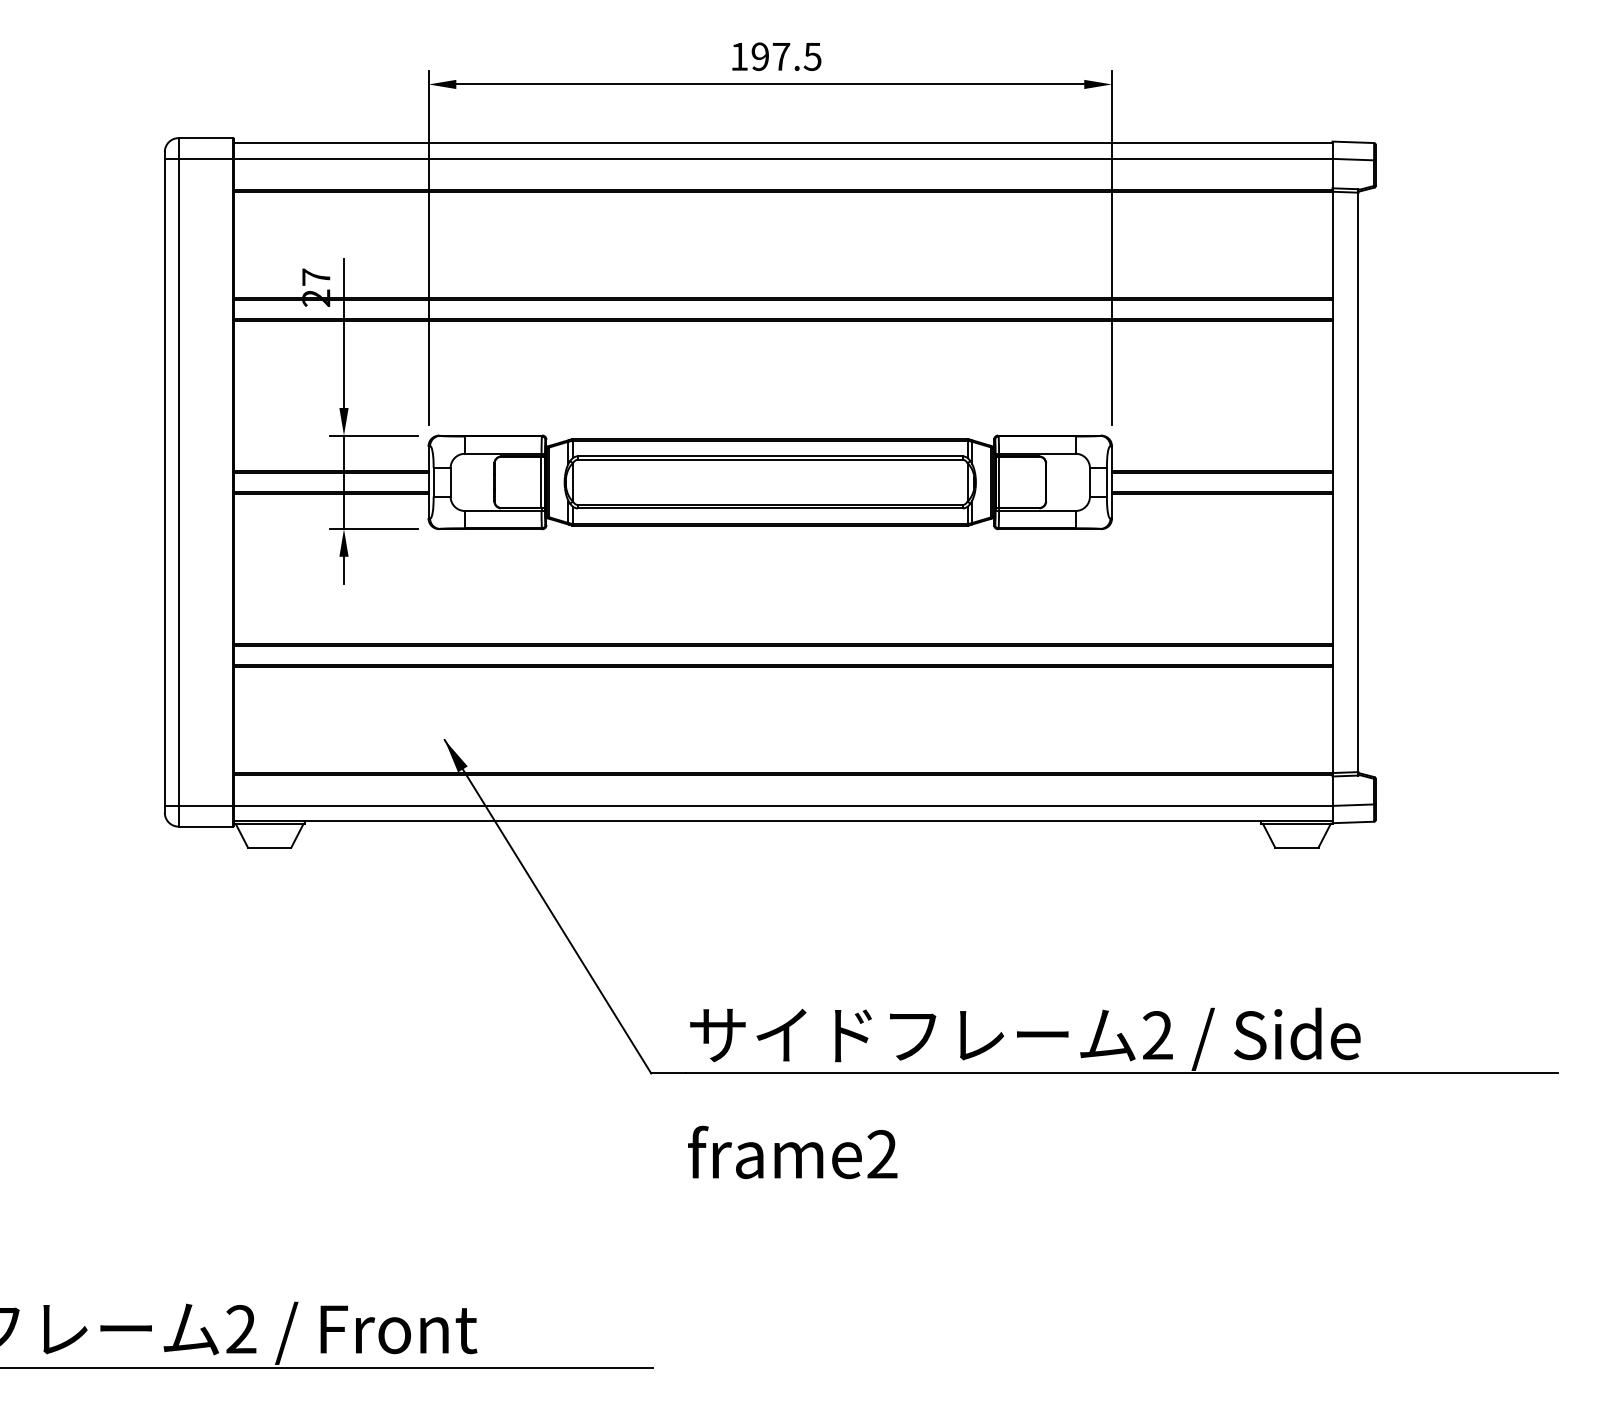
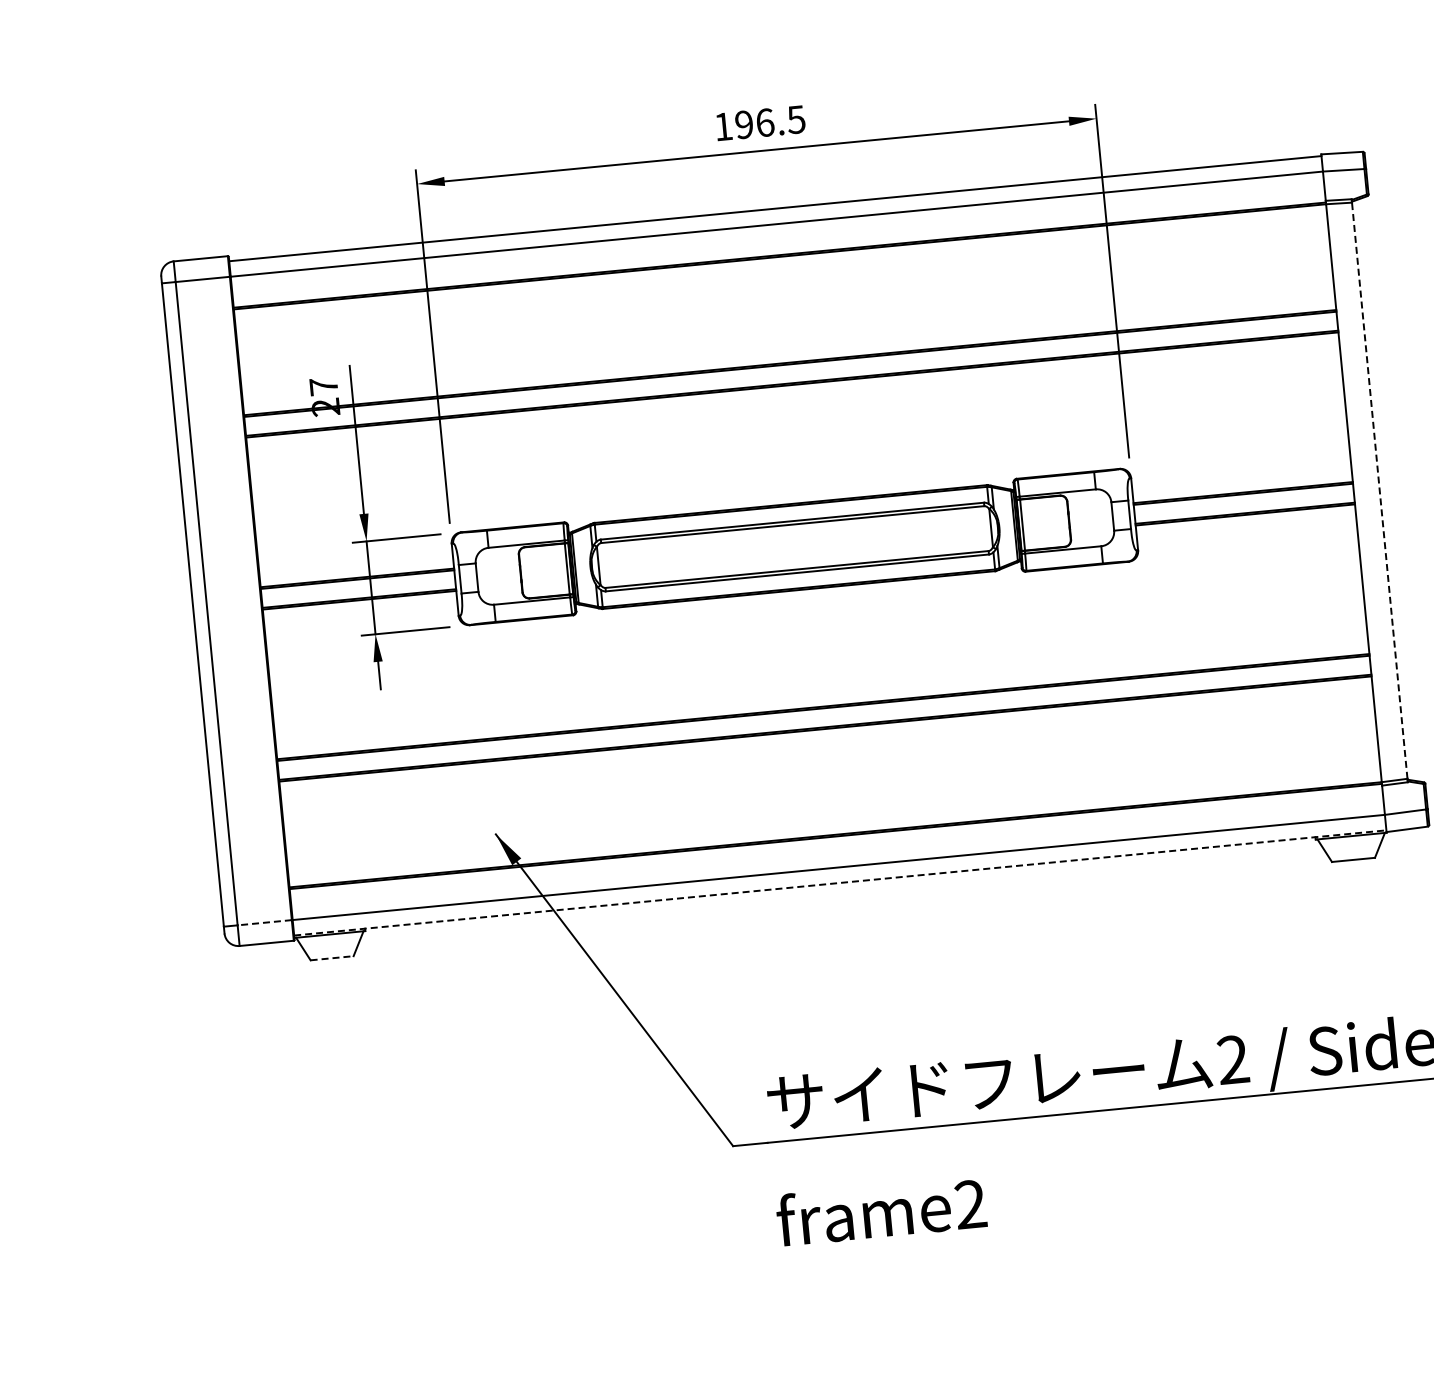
text: (781, 56) -> (765, 122), 197.5 -> 196.5
line: (1358, 482) -> (1379, 490), solid -> dashed
line: (205, 805) -> (264, 922), solid -> dashed
line: (783, 821) -> (840, 882), solid -> dashed
line: (269, 847) -> (331, 958), solid -> dashed

